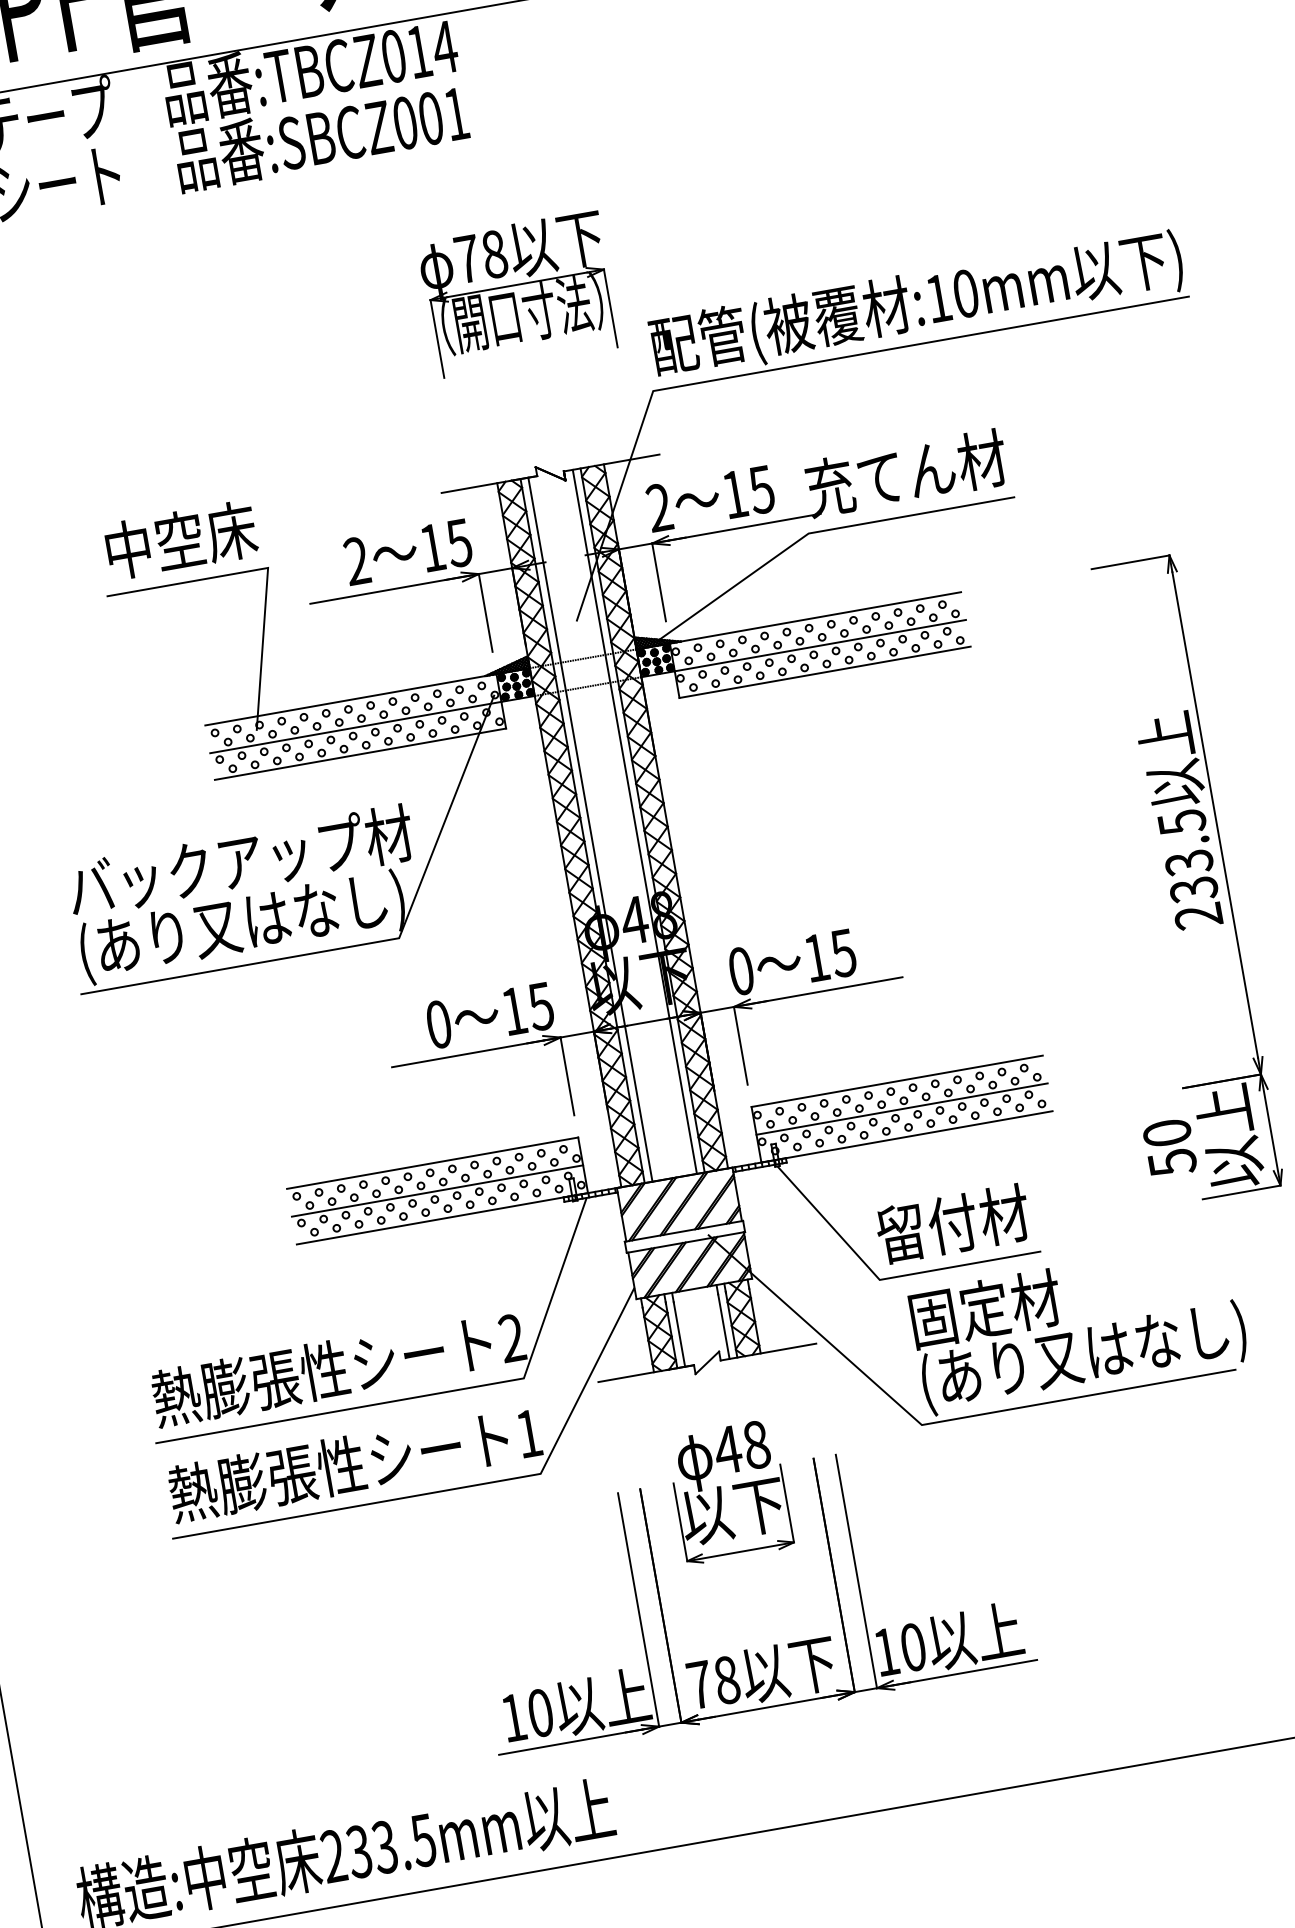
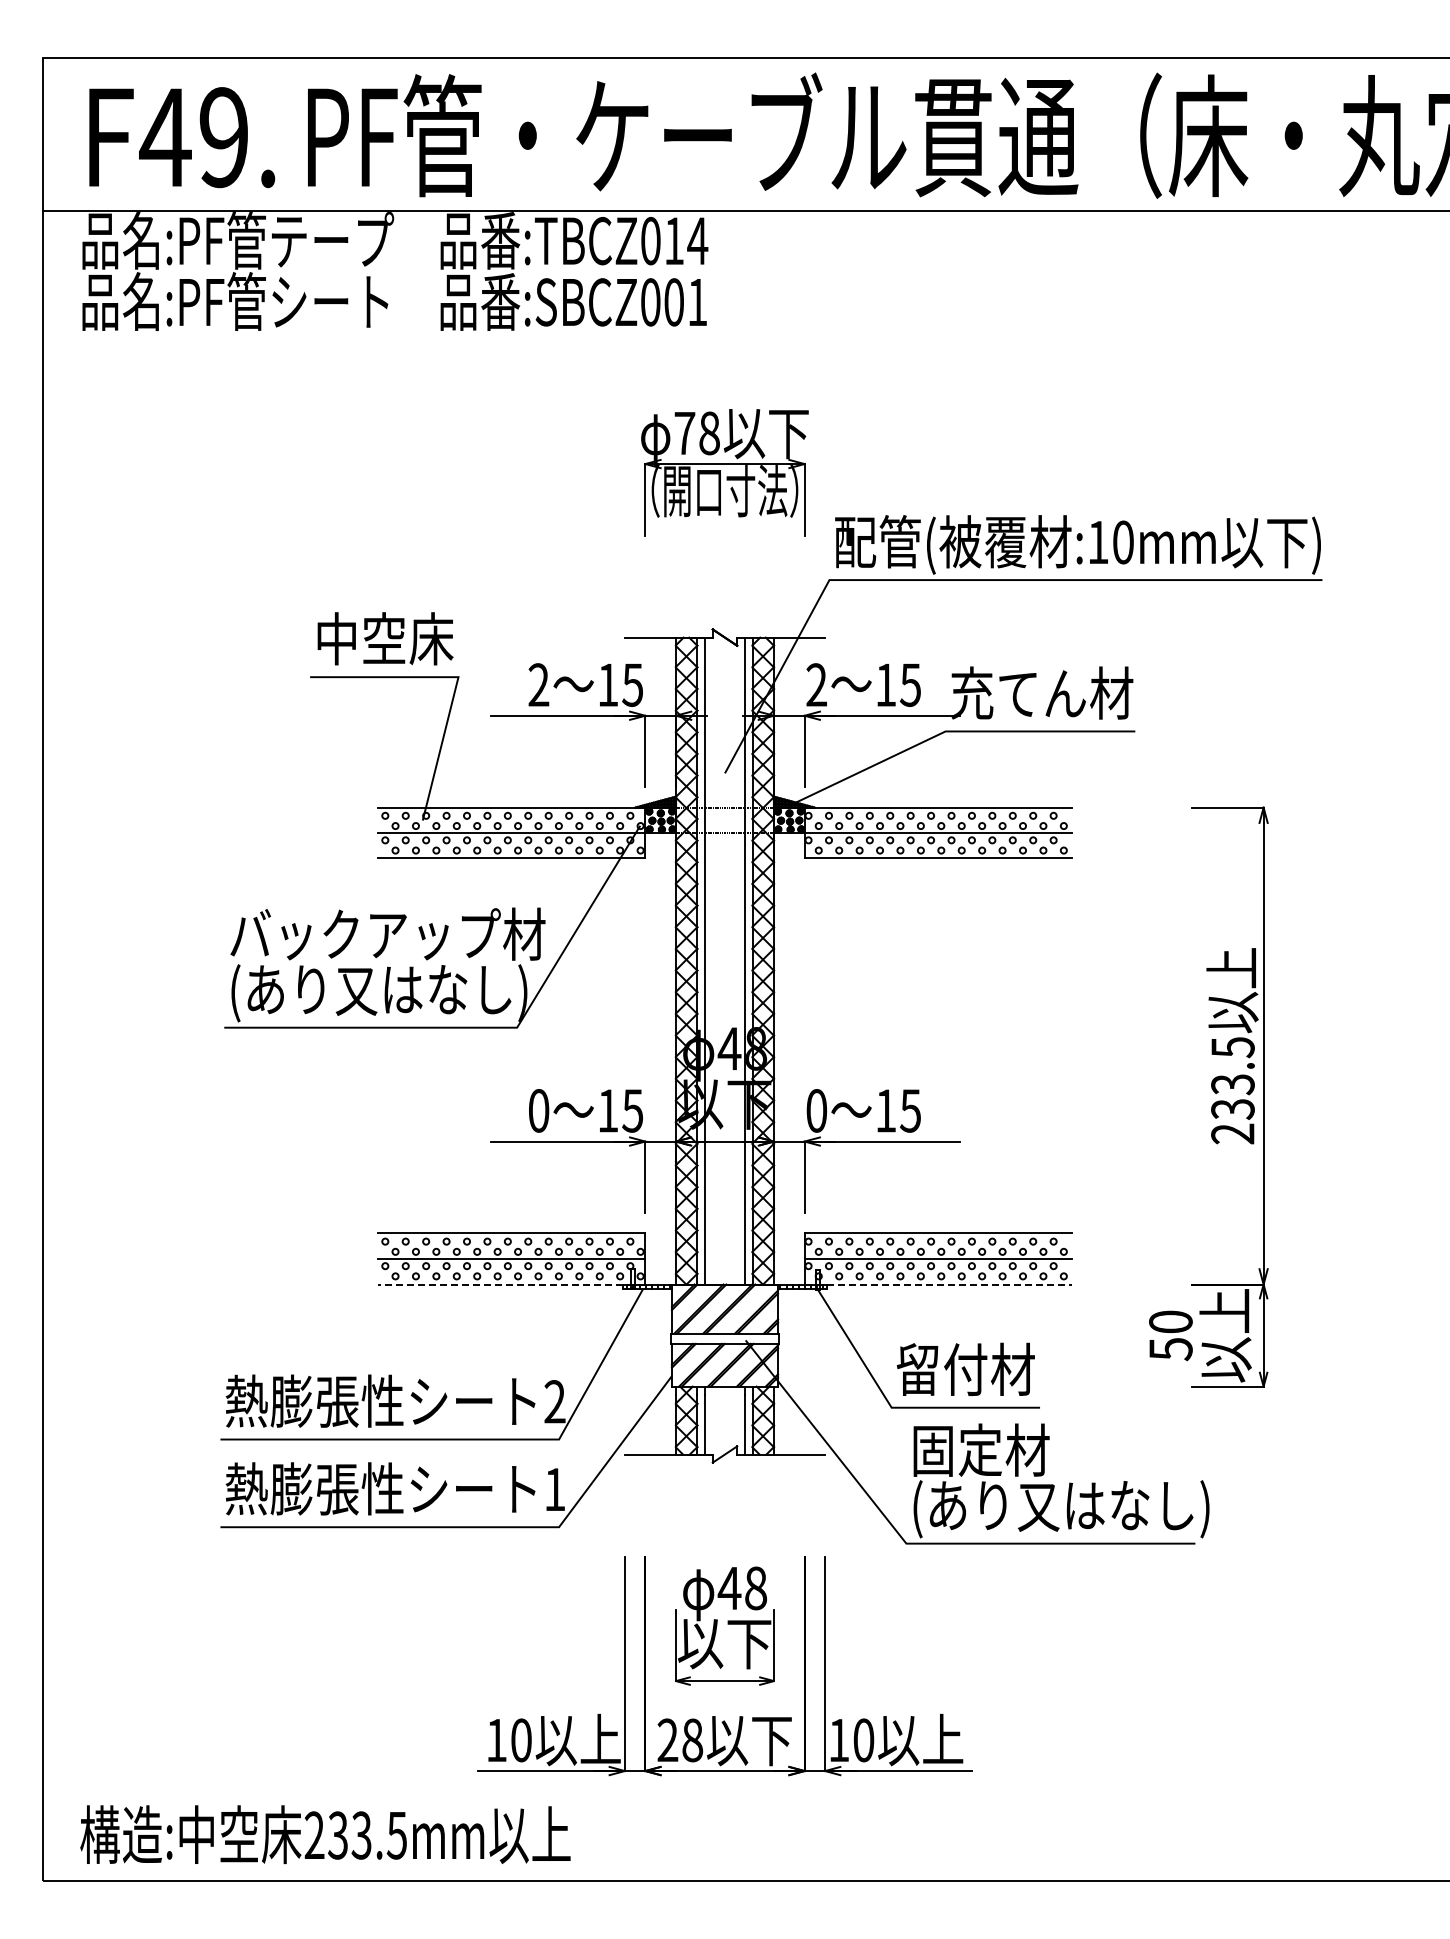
line: (907, 1136) -> (938, 1284), solid -> dashed
line: (442, 1218) -> (511, 1284), solid -> dashed
part: (729, 1491) -> (724, 1625), moved
text: (699, 1684) -> (667, 1739), 78 -> 28

